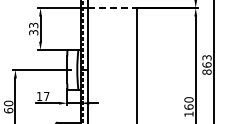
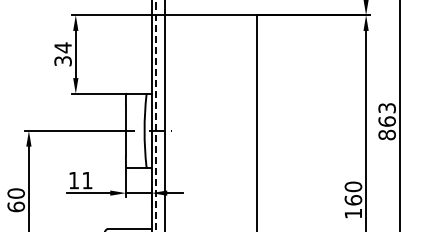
line: (113, 8) -> (212, 15), dashed -> solid
text: (33, 25) -> (62, 47), 33 -> 34
text: (46, 96) -> (86, 180), 17 -> 11

